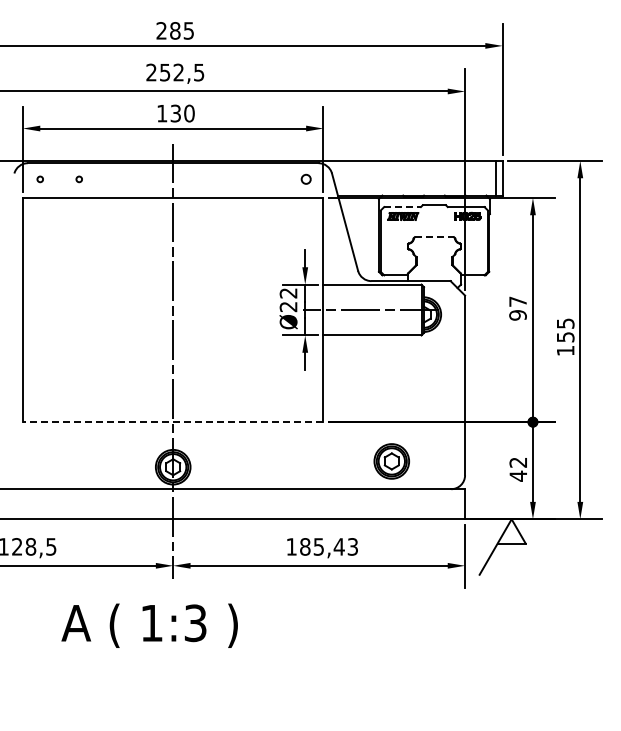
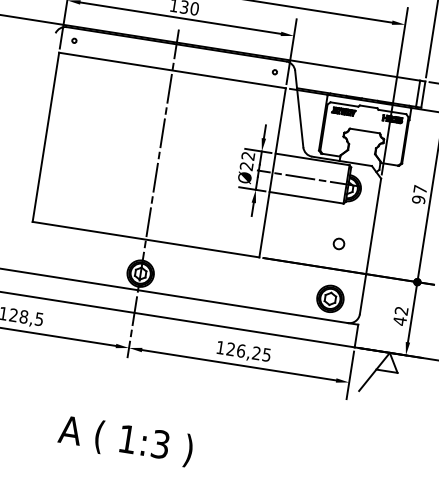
circle: (78, 179) -> (103, 45), removed
circle: (305, 179) -> (274, 72), size x0.62
line: (403, 207) -> (345, 104), dashed -> solid
line: (434, 237) -> (364, 131), dashed -> solid
circle: (423, 388) -> (338, 243), added
line: (172, 422) -> (145, 239), dashed -> solid
part: (391, 461) -> (330, 298), moved
text: (328, 546) -> (248, 351), 185,43 -> 126,25
text: (149, 625) -> (125, 440), moved

